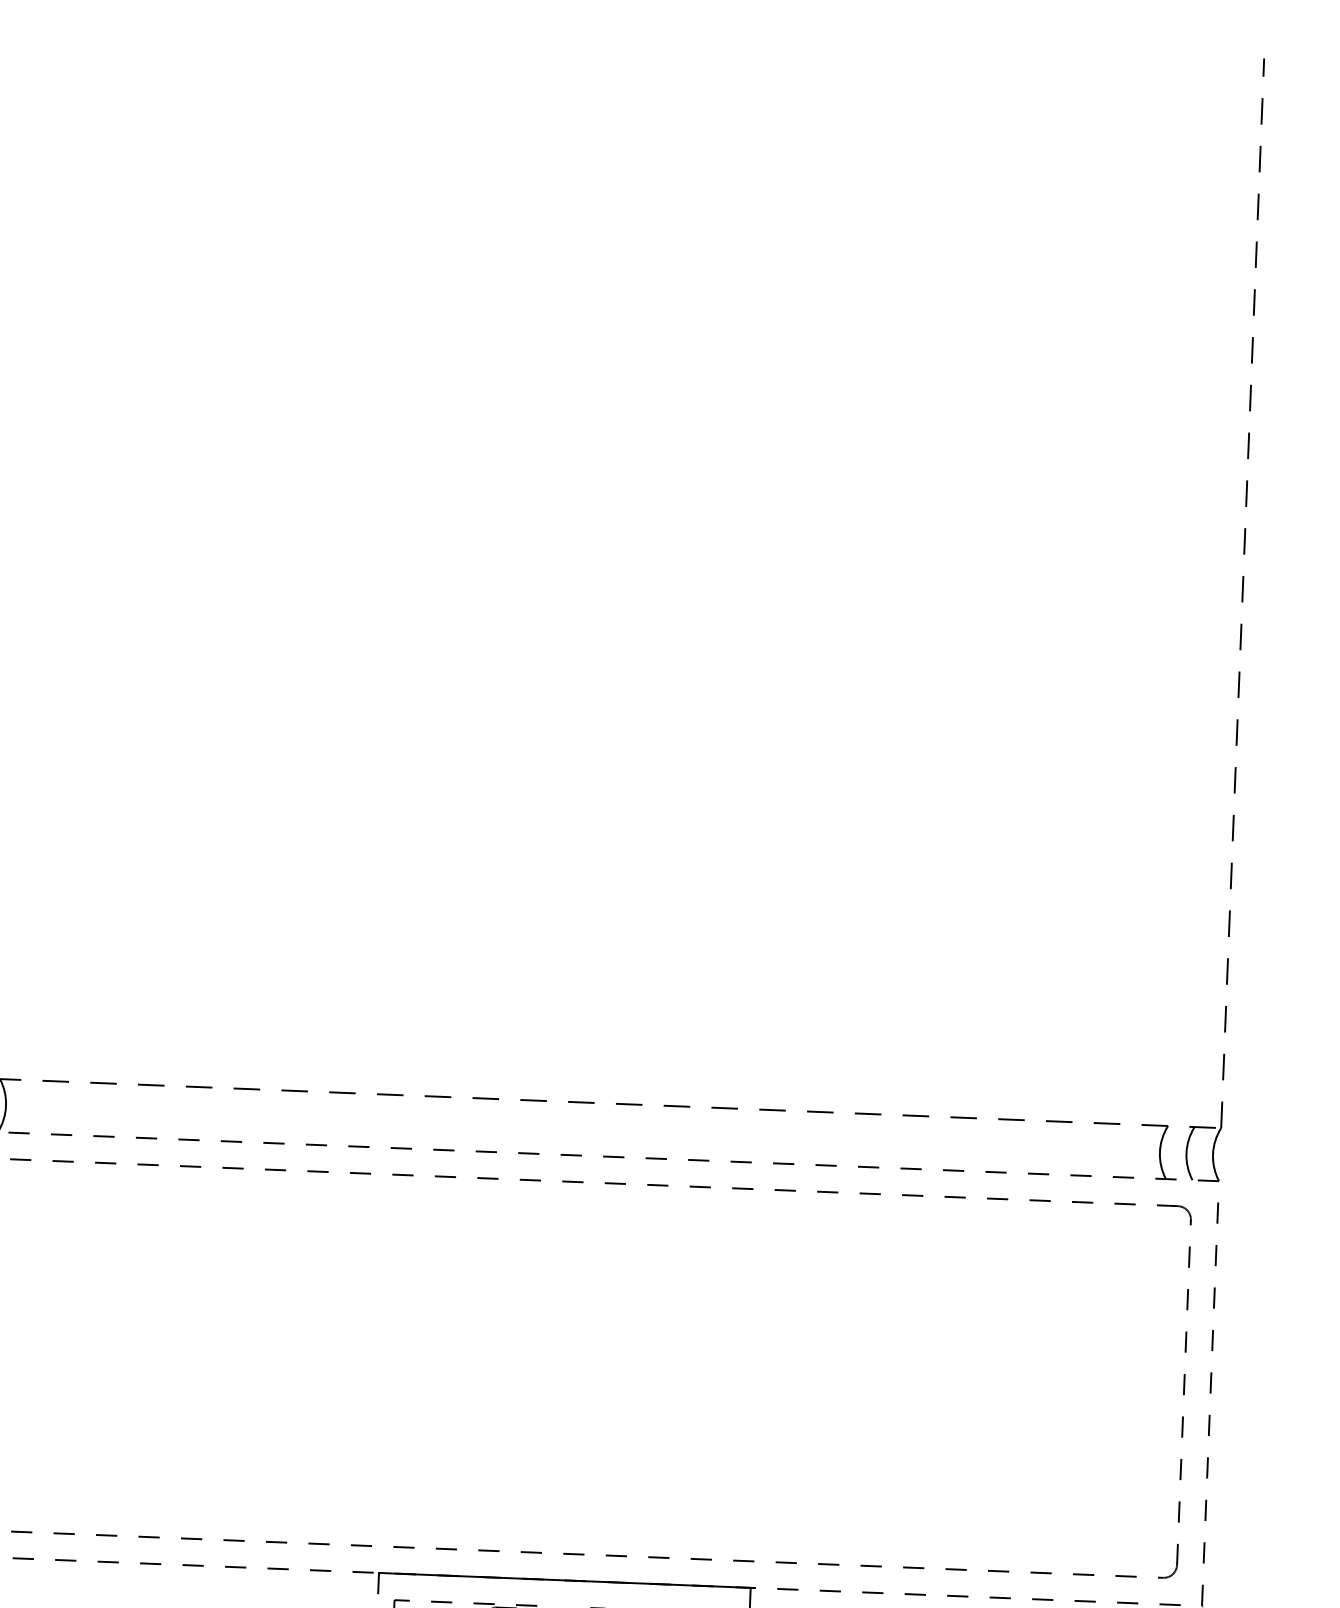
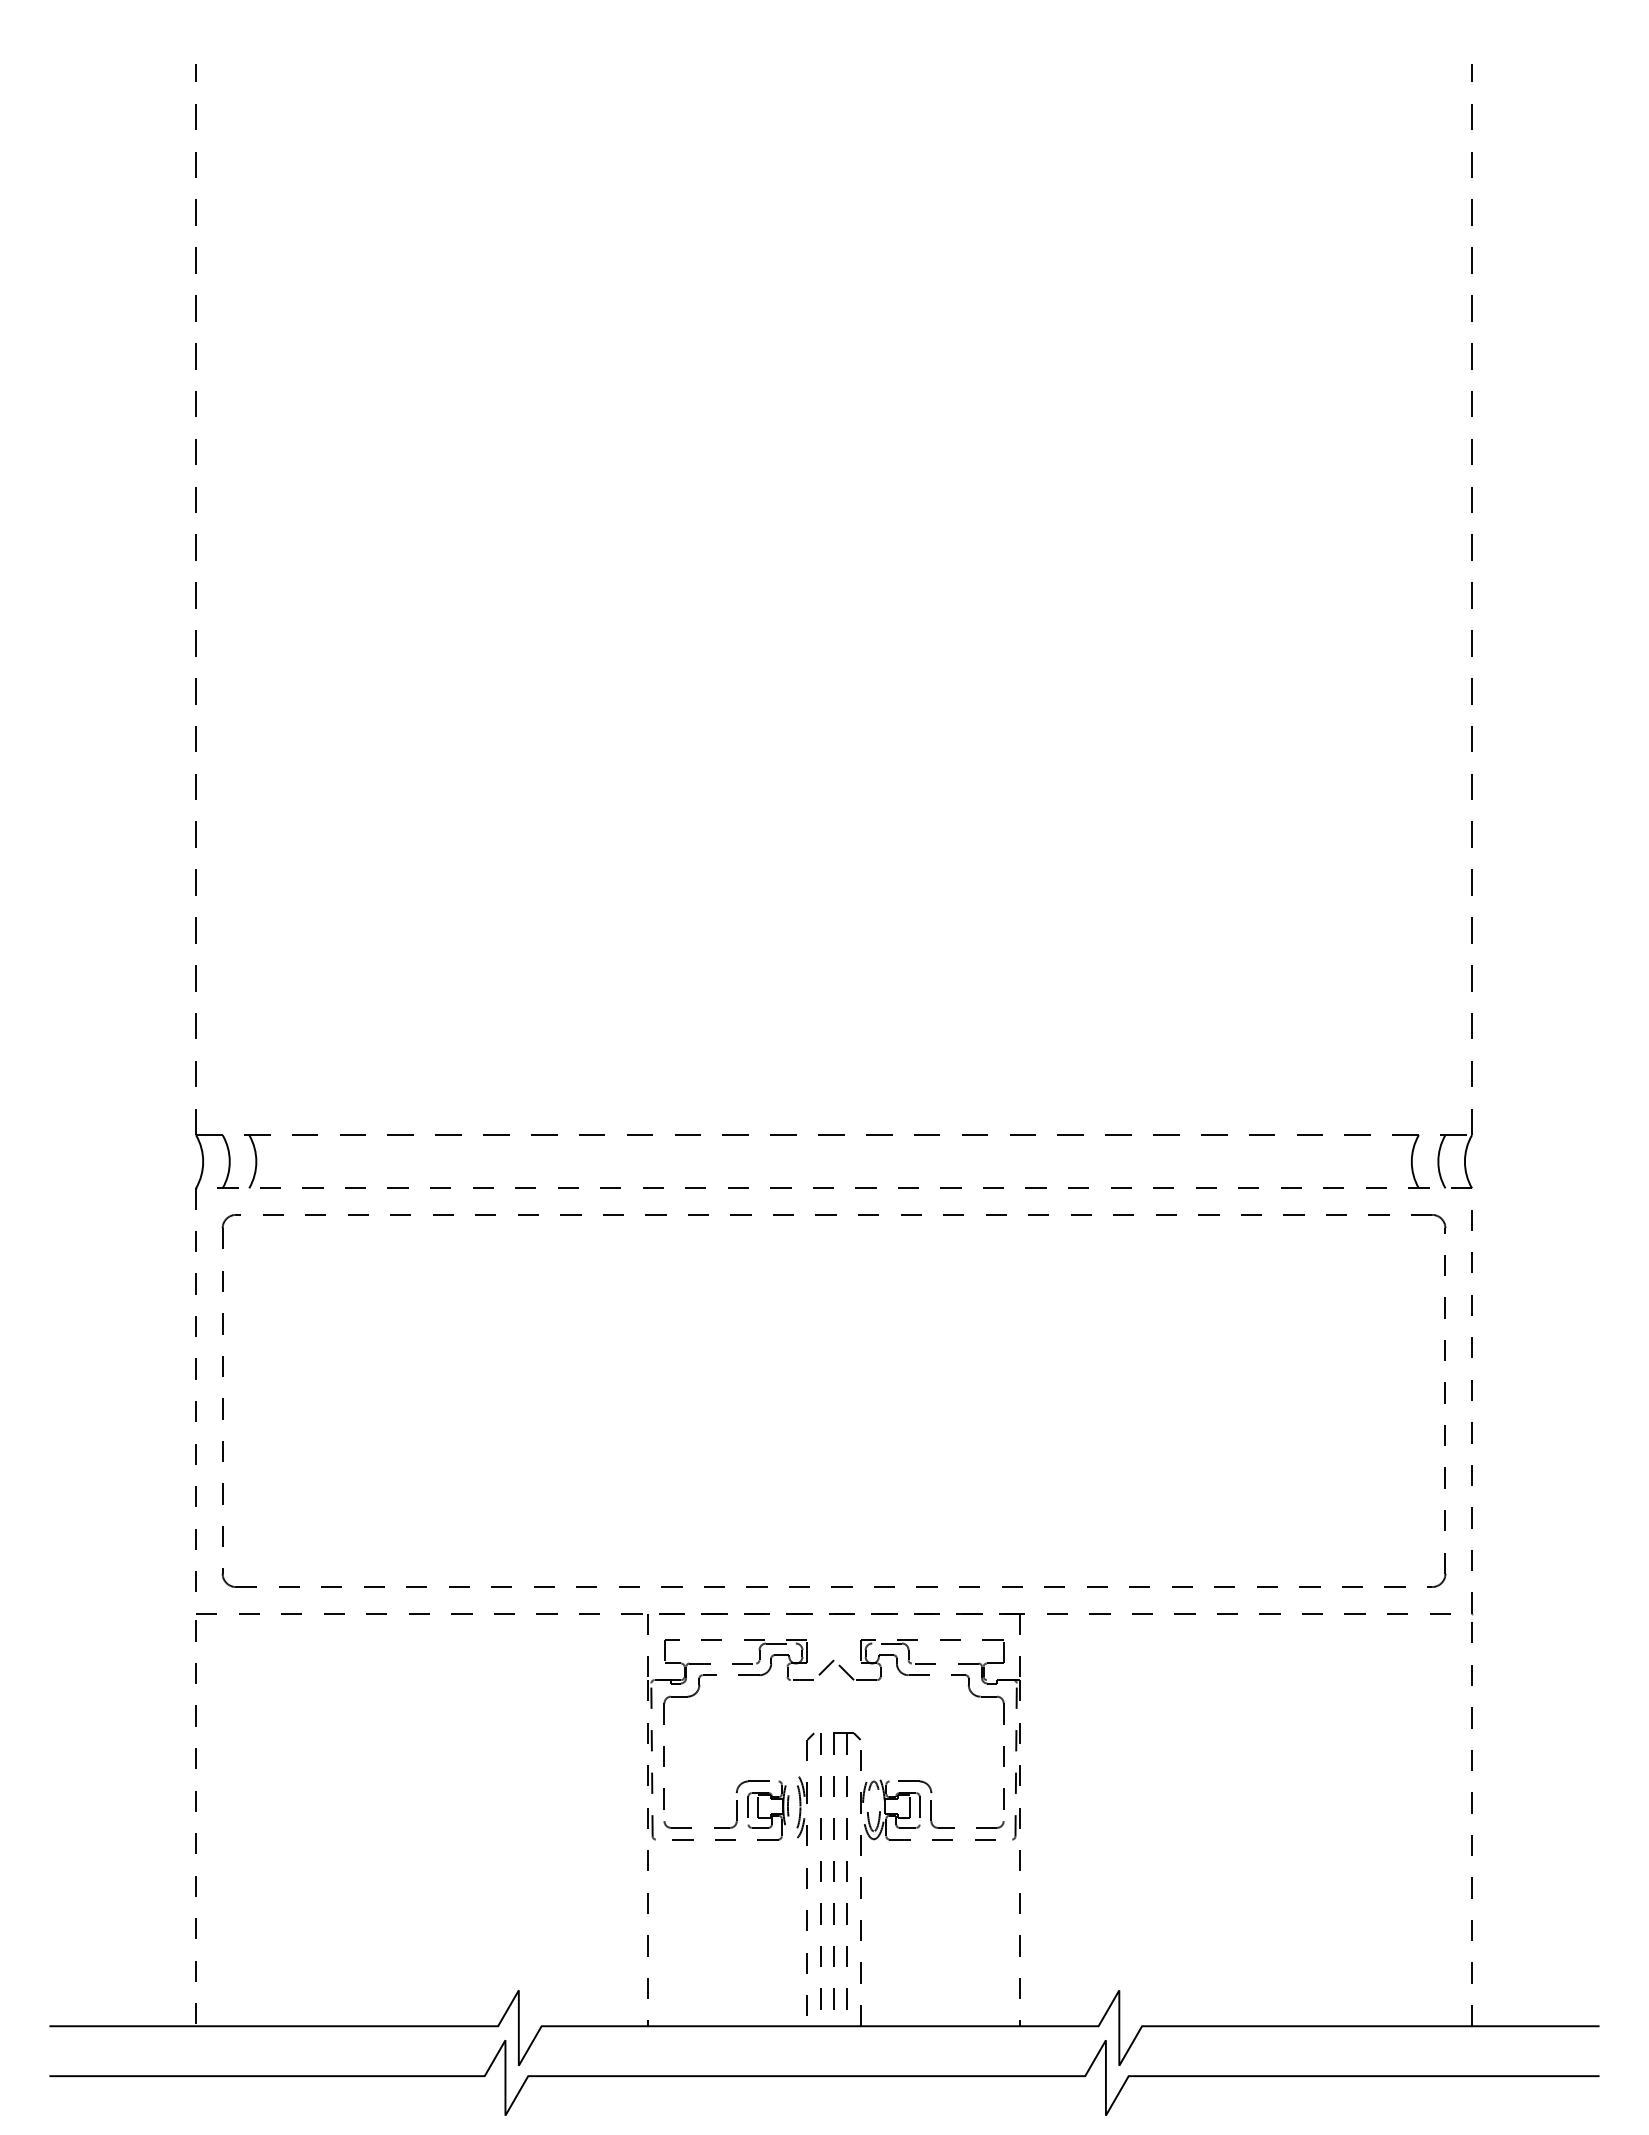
line: (564, 1580) -> (833, 1613), solid -> dashed

